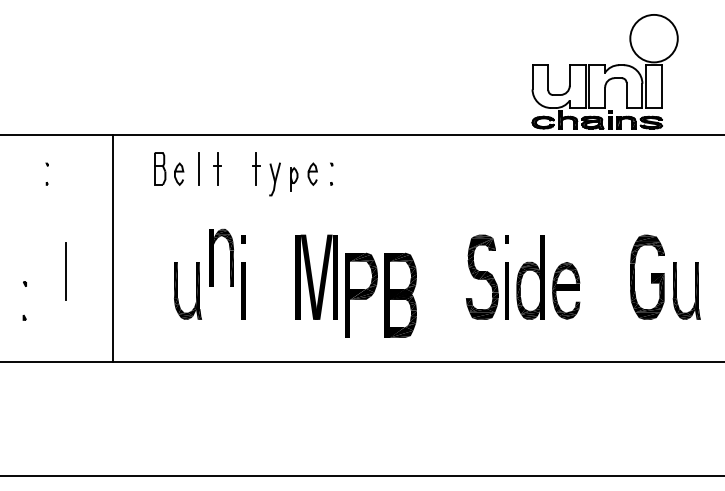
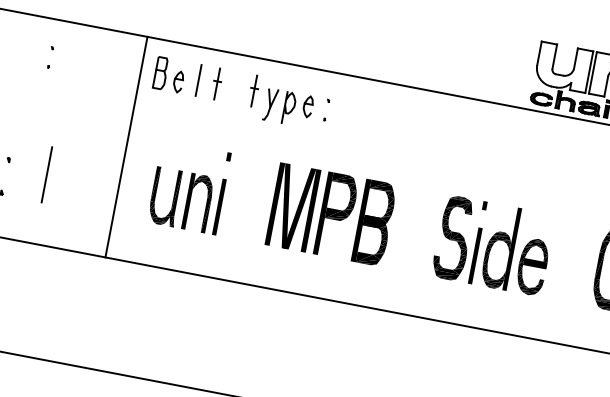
part: (293, 178) -> (288, 107), size x1.43
line: (112, 248) -> (126, 146), moved
part: (213, 257) -> (190, 201), moved
line: (65, 271) -> (46, 174), moved
part: (380, 294) -> (355, 218), moved

